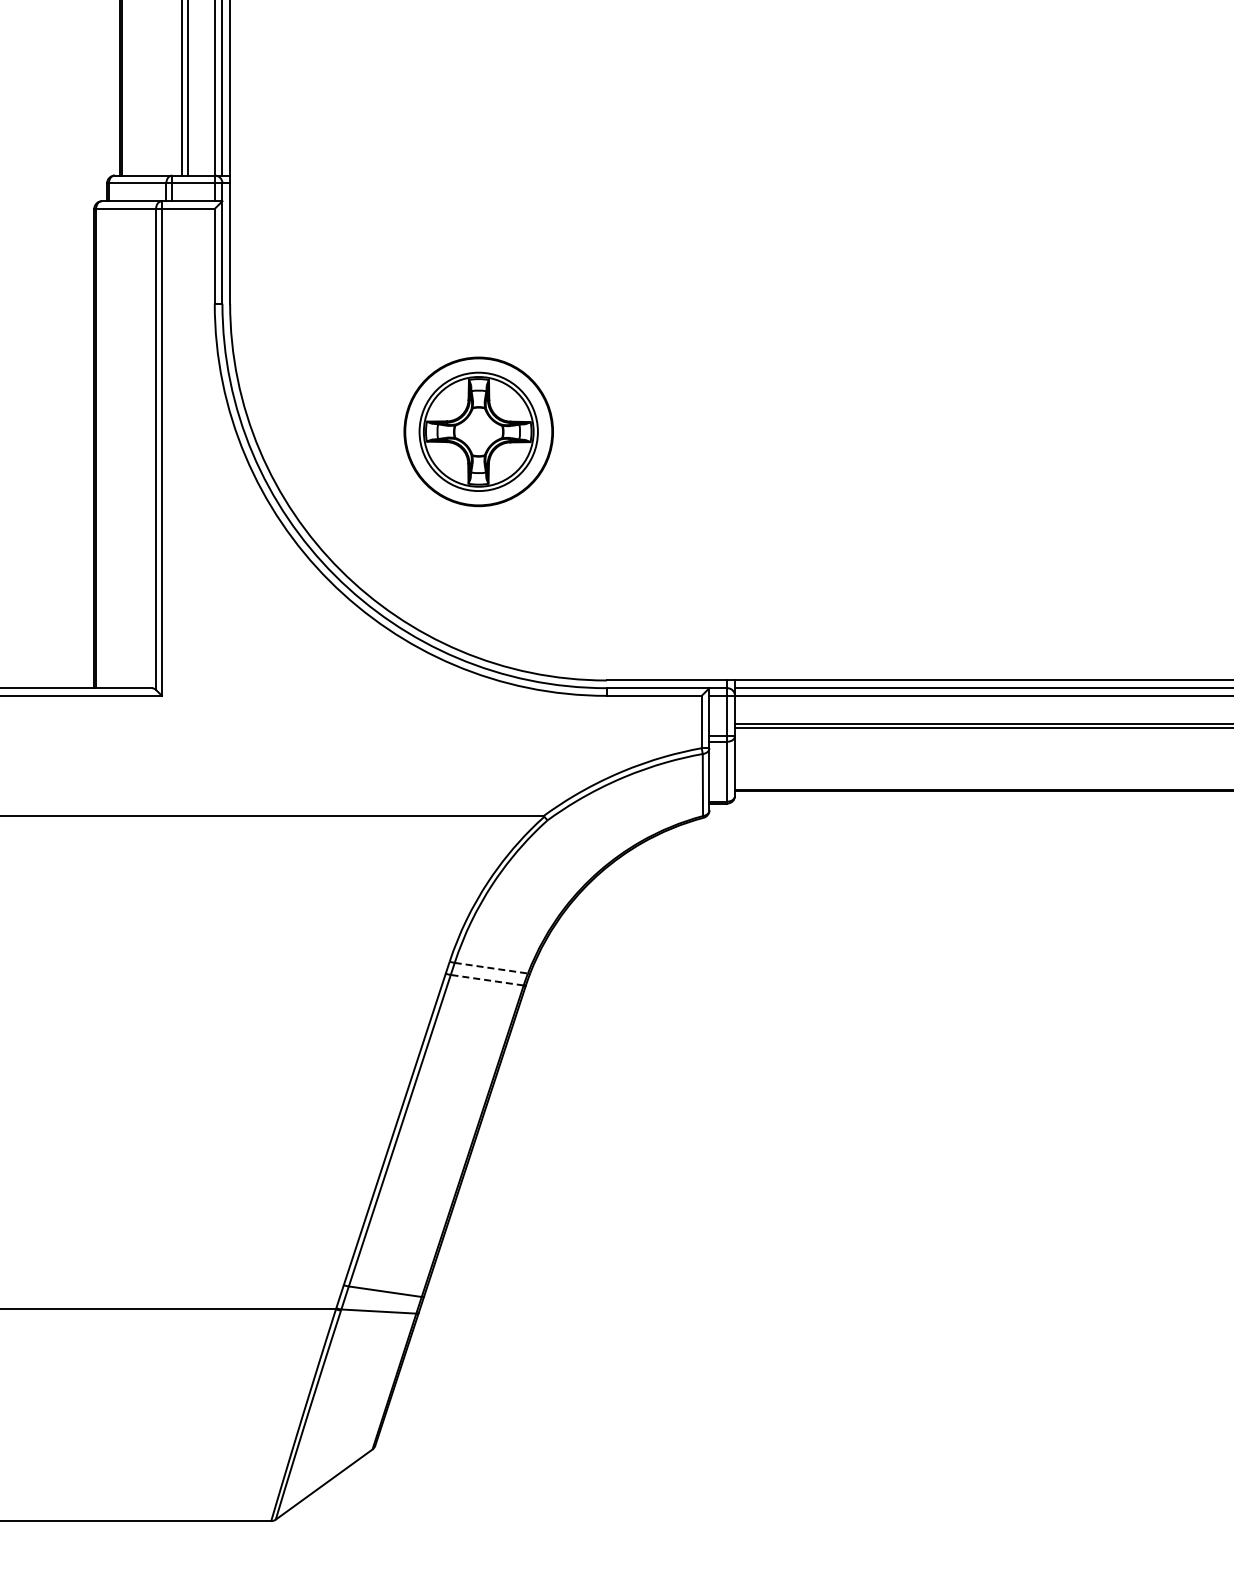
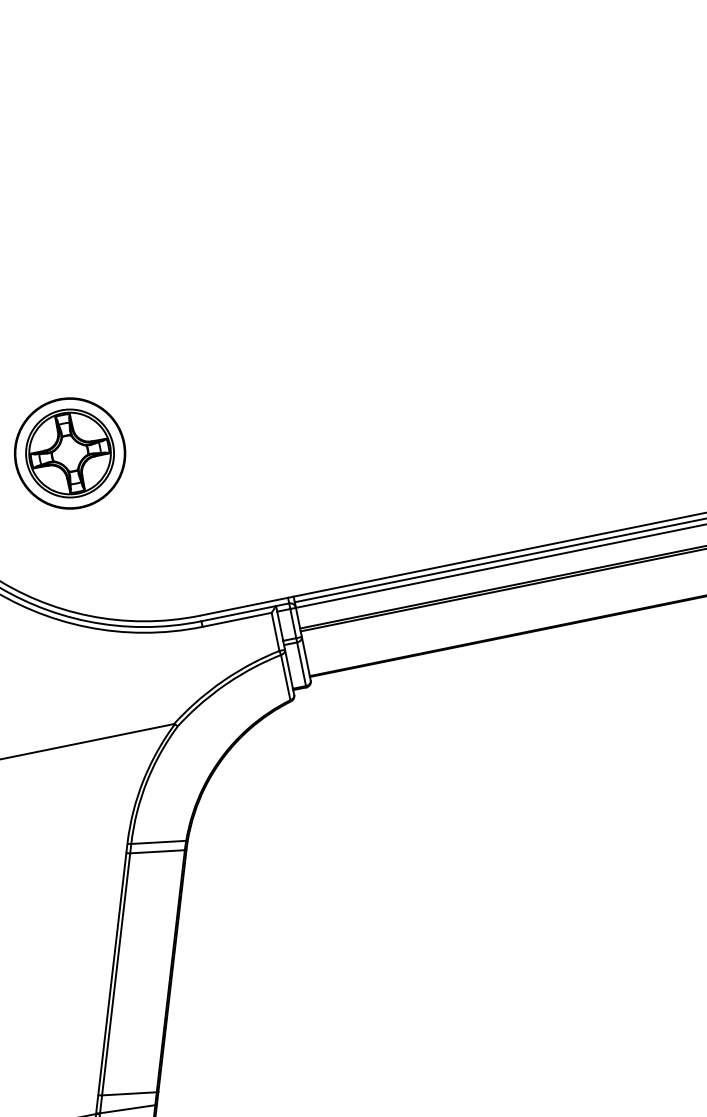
line: (491, 968) -> (158, 842), dashed -> solid
line: (487, 980) -> (157, 851), dashed -> solid

